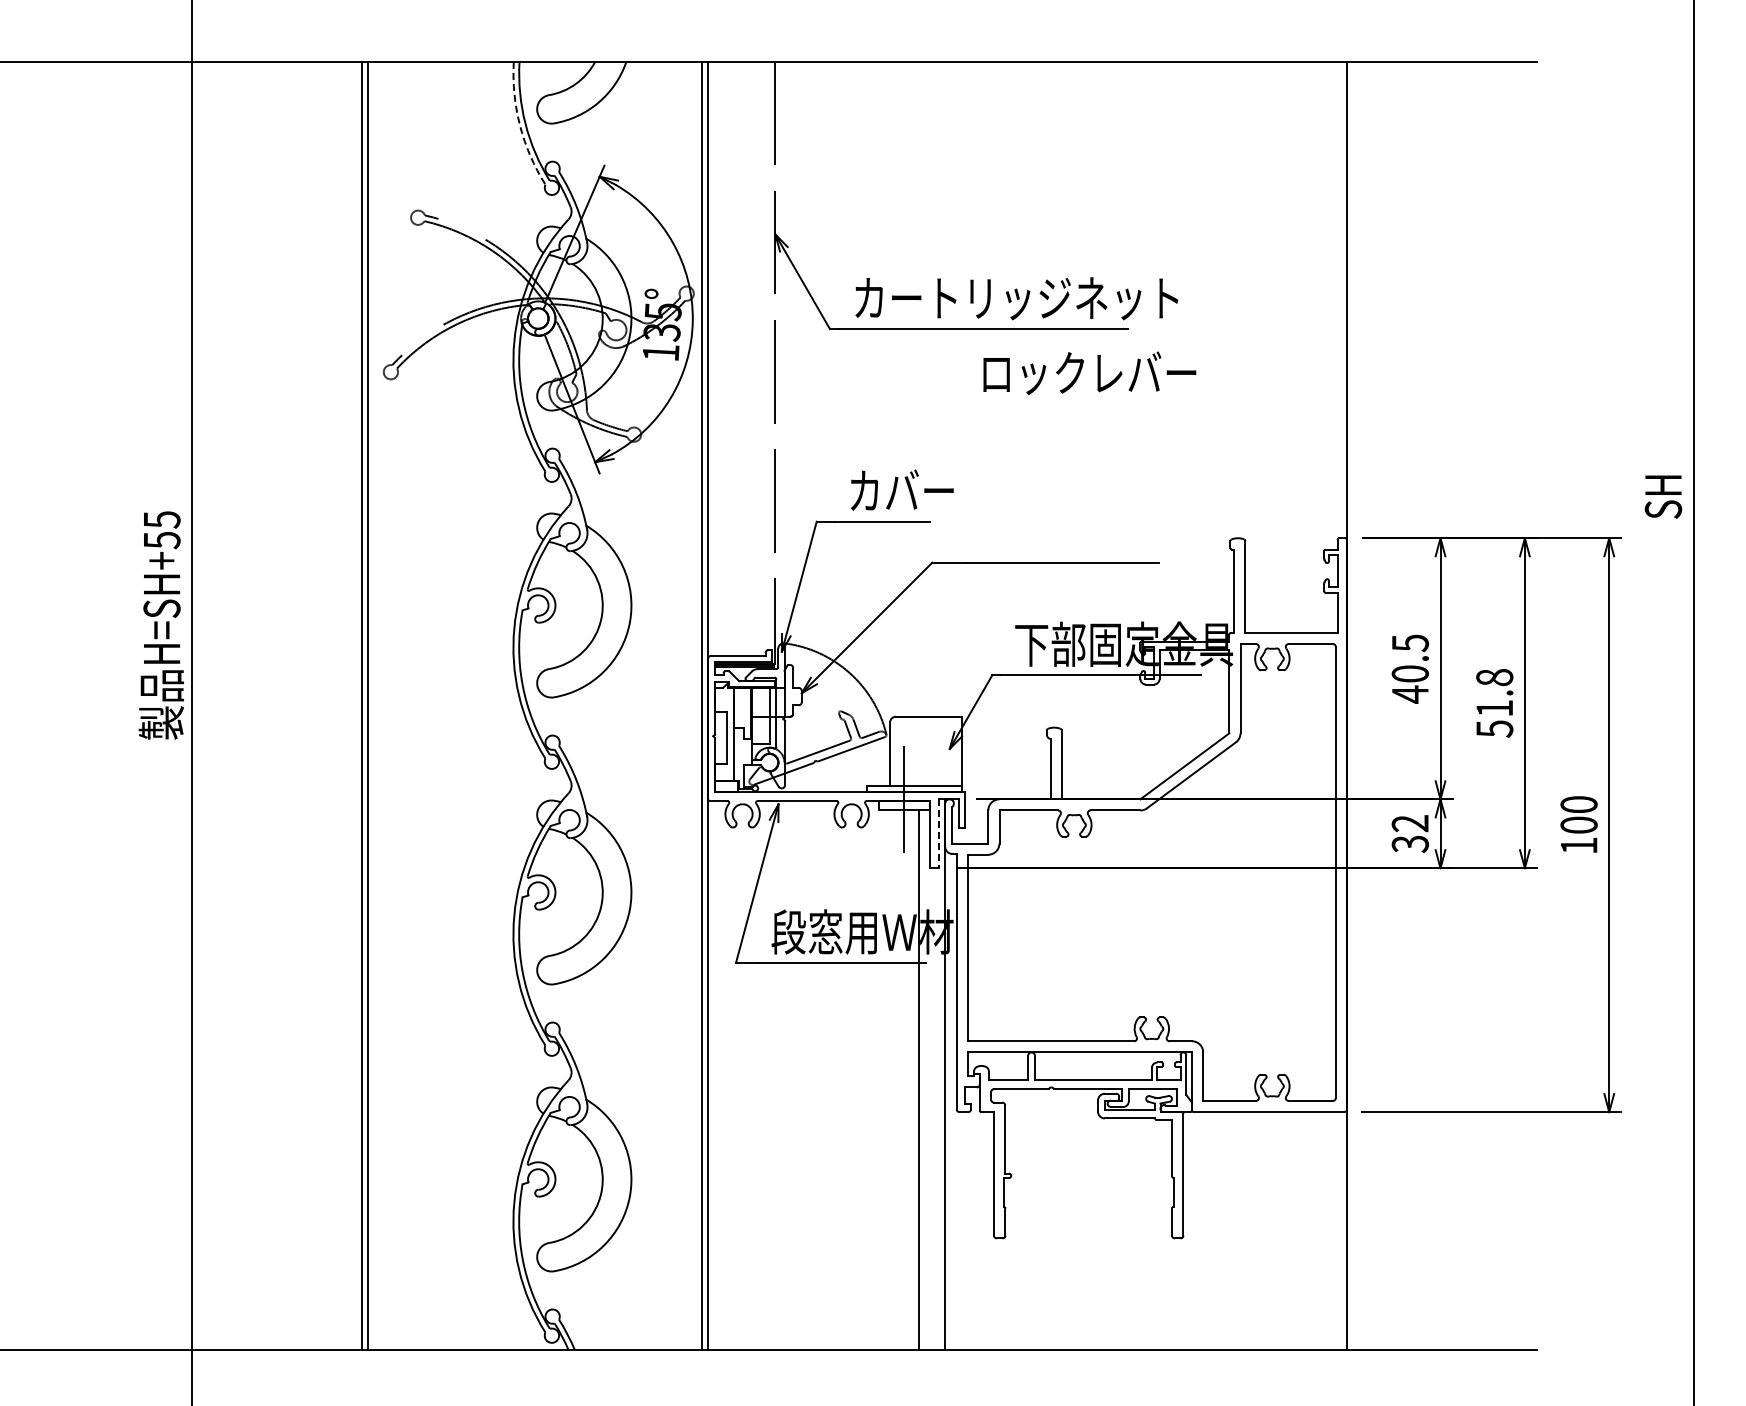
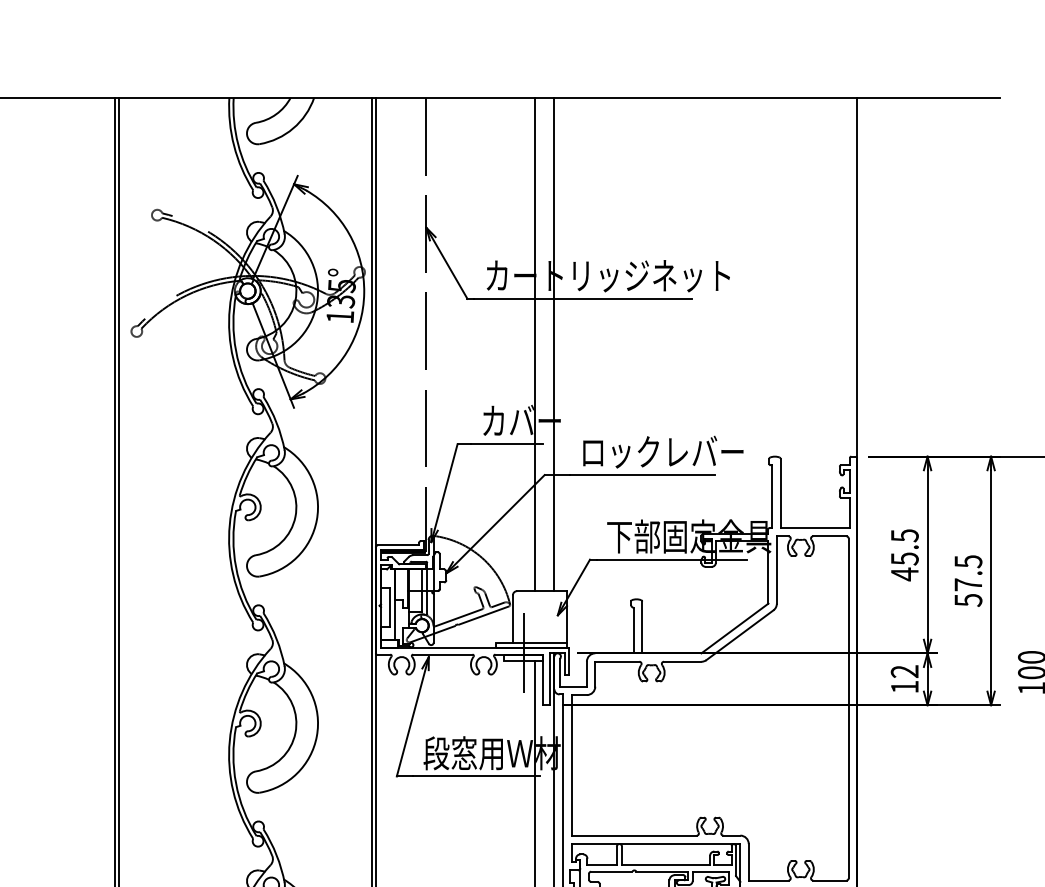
arc: (520, 125) -> (234, 145), dashed -> solid
text: (1089, 373) -> (663, 452), moved
line: (918, 388) -> (534, 343), added
line: (945, 388) -> (554, 343), added
text: (1409, 673) -> (904, 558), 40.5 -> 45.5
text: (1494, 692) -> (968, 572), 51.8 -> 57.5
line: (938, 834) -> (549, 679), dashed -> solid
text: (1410, 843) -> (904, 686), 32 -> 12

